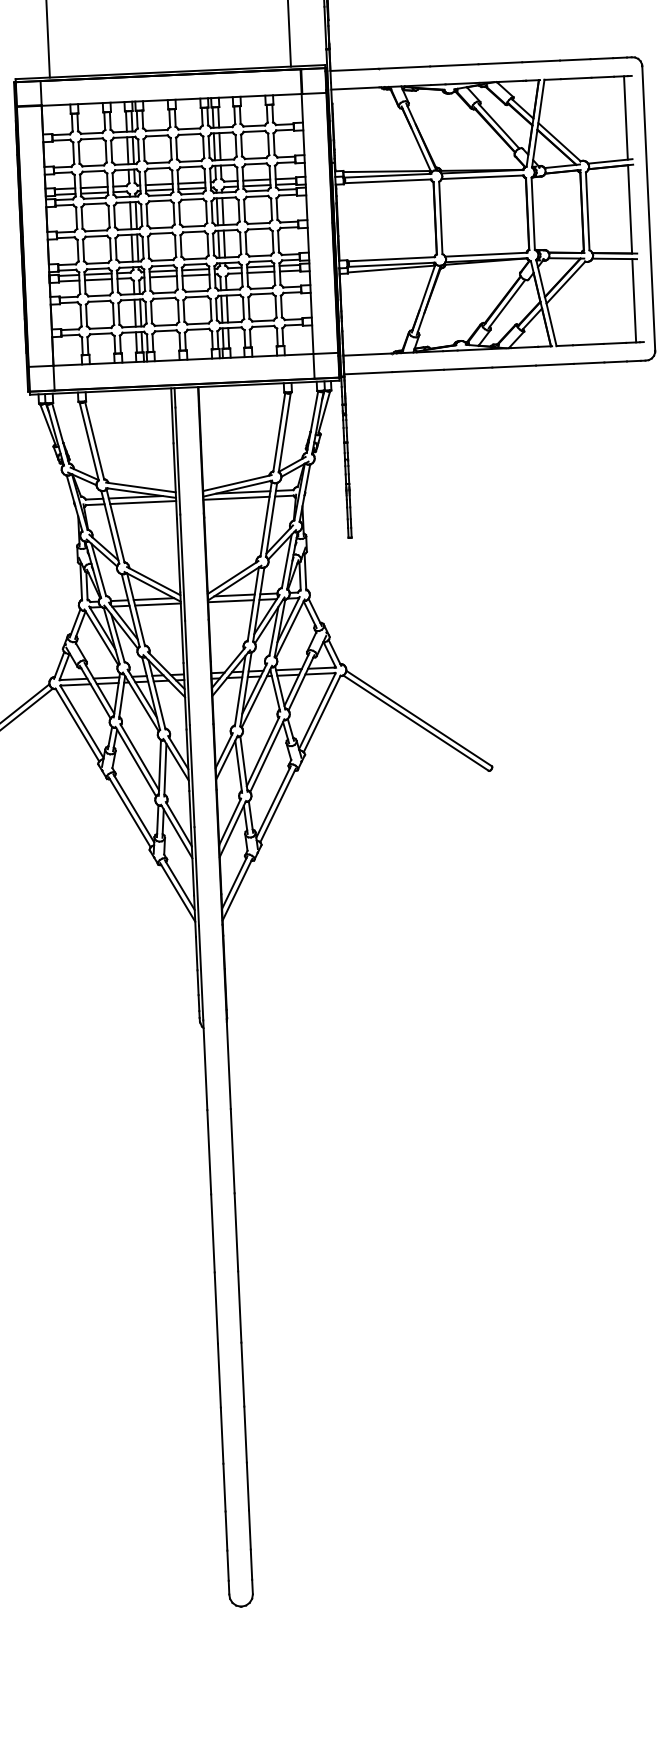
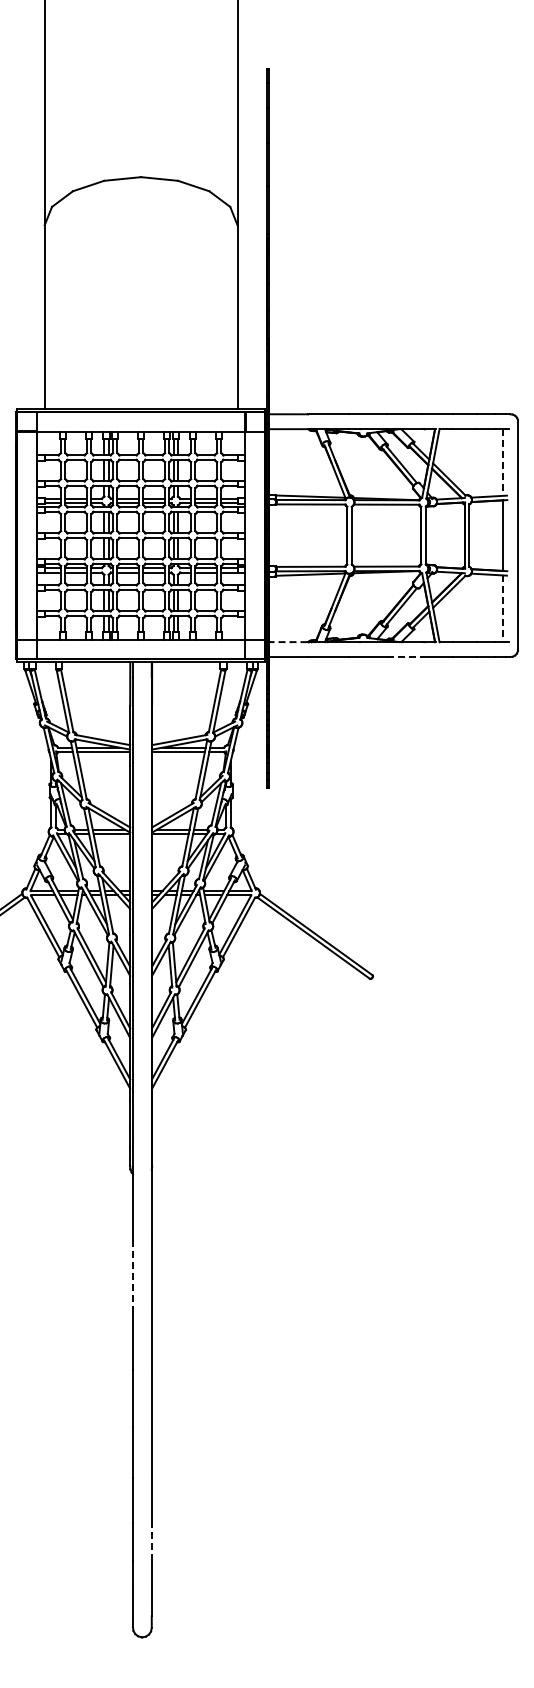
line: (626, 119) -> (503, 463), solid -> dashed
line: (634, 301) -> (503, 609), solid -> dashed
line: (366, 355) -> (287, 642), solid -> dashed
line: (514, 367) -> (405, 657), solid -> dashed
line: (208, 1152) -> (132, 1273), solid -> dashed
line: (247, 1486) -> (151, 1541), solid -> dashed

